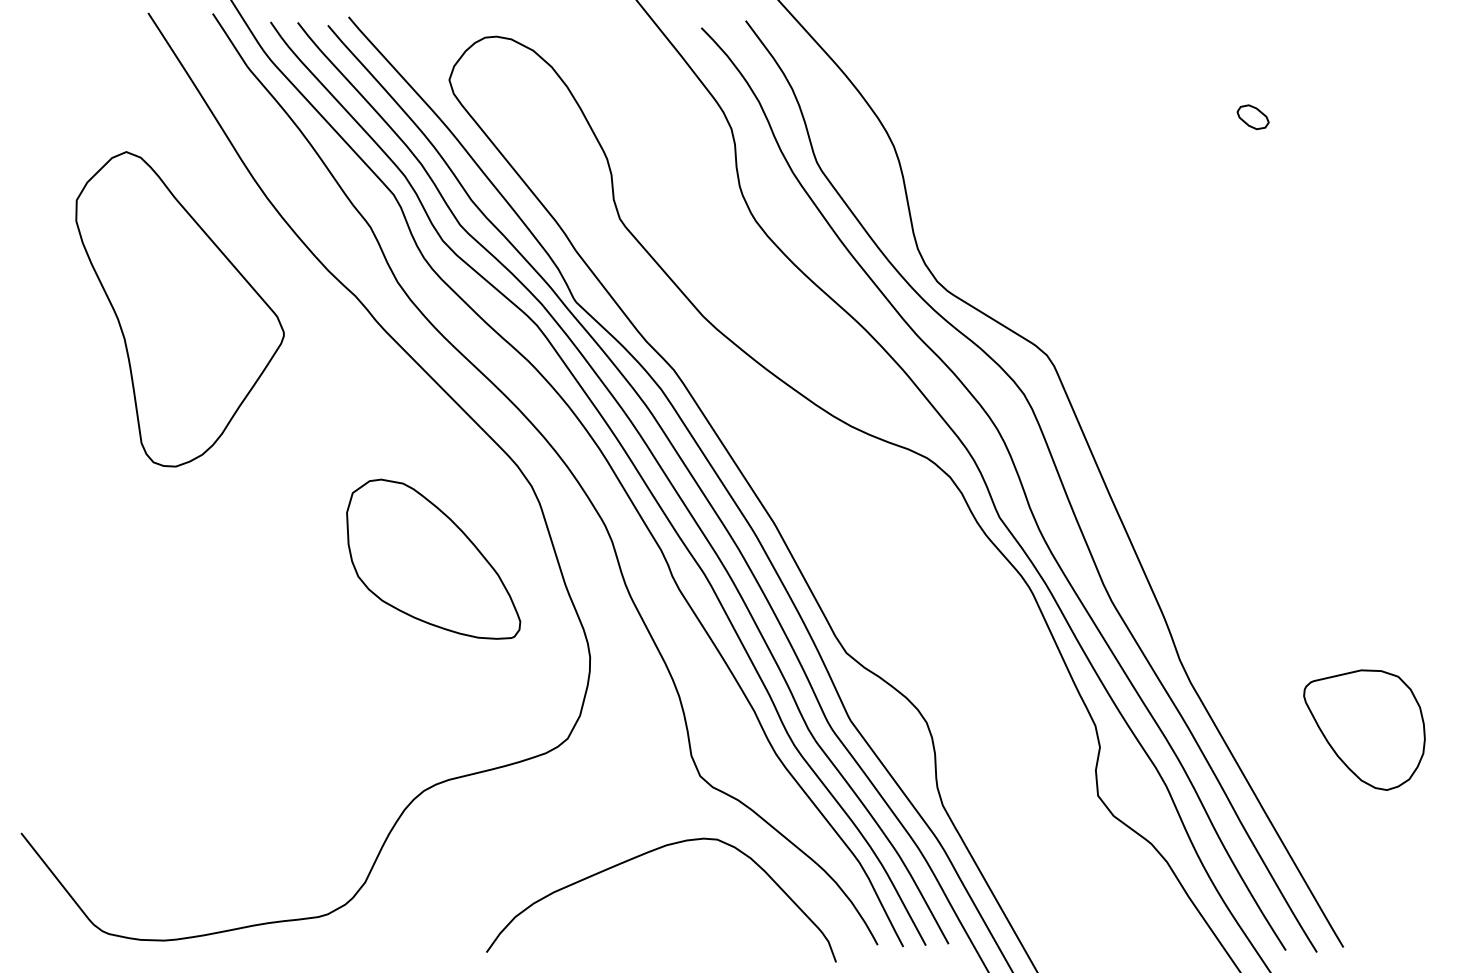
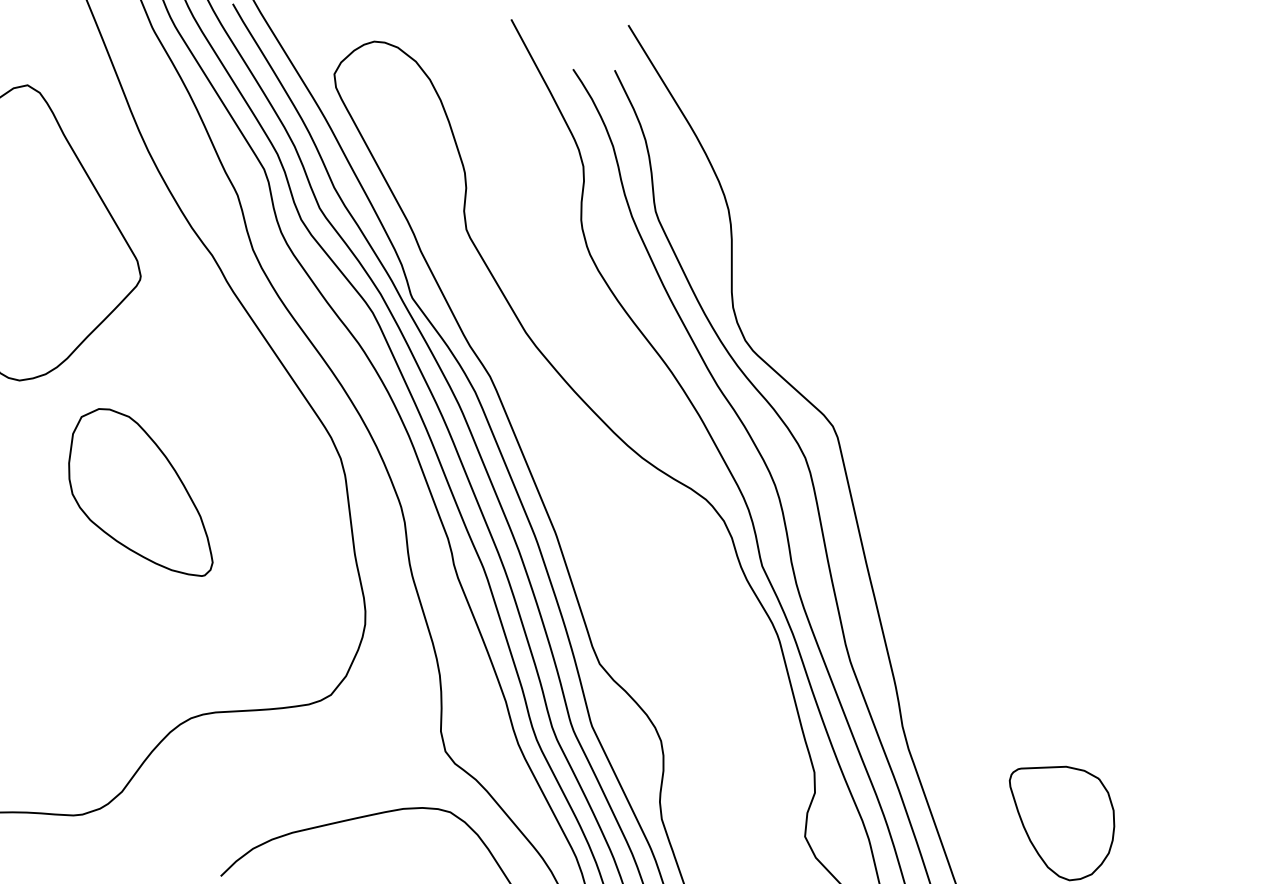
part: (1252, 117) -> (1060, 244), removed
part: (433, 558) -> (144, 490), moved

